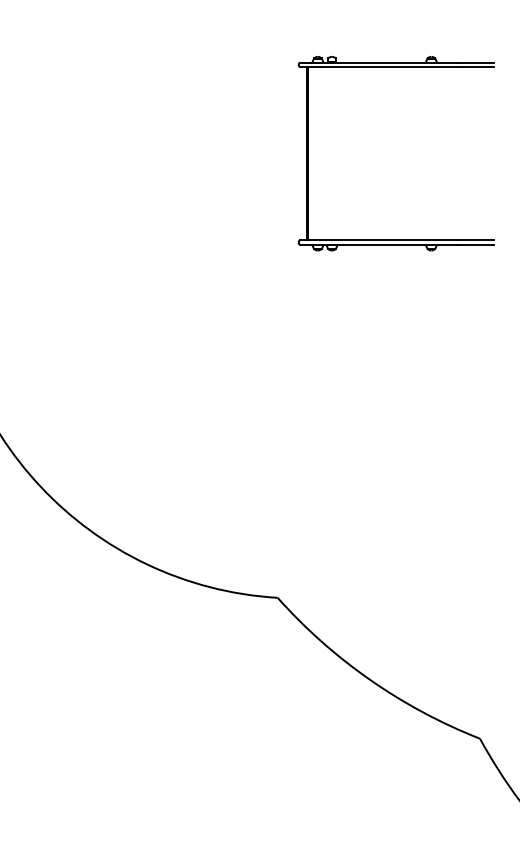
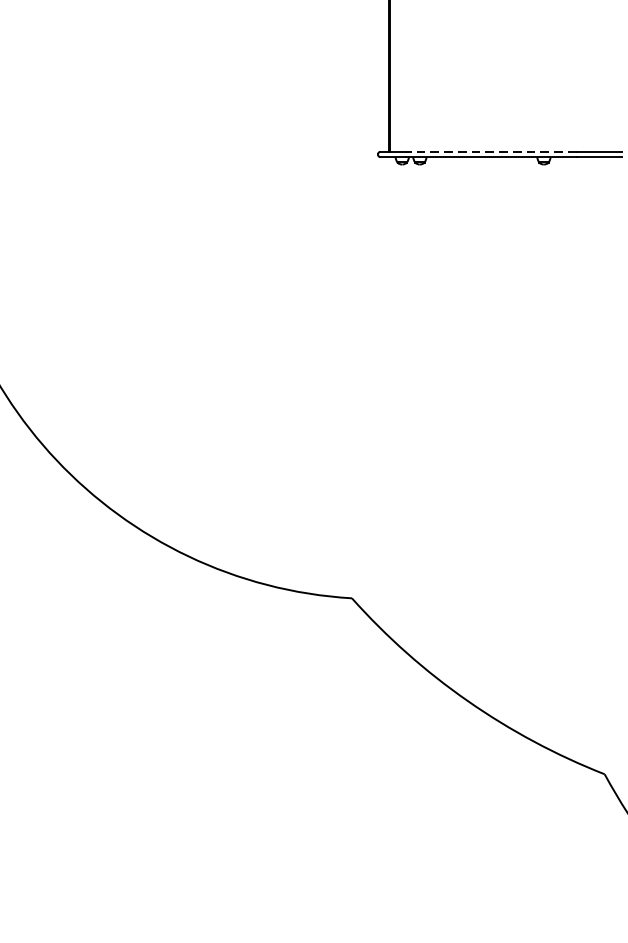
line: (388, 240) -> (490, 152), solid -> dashed

